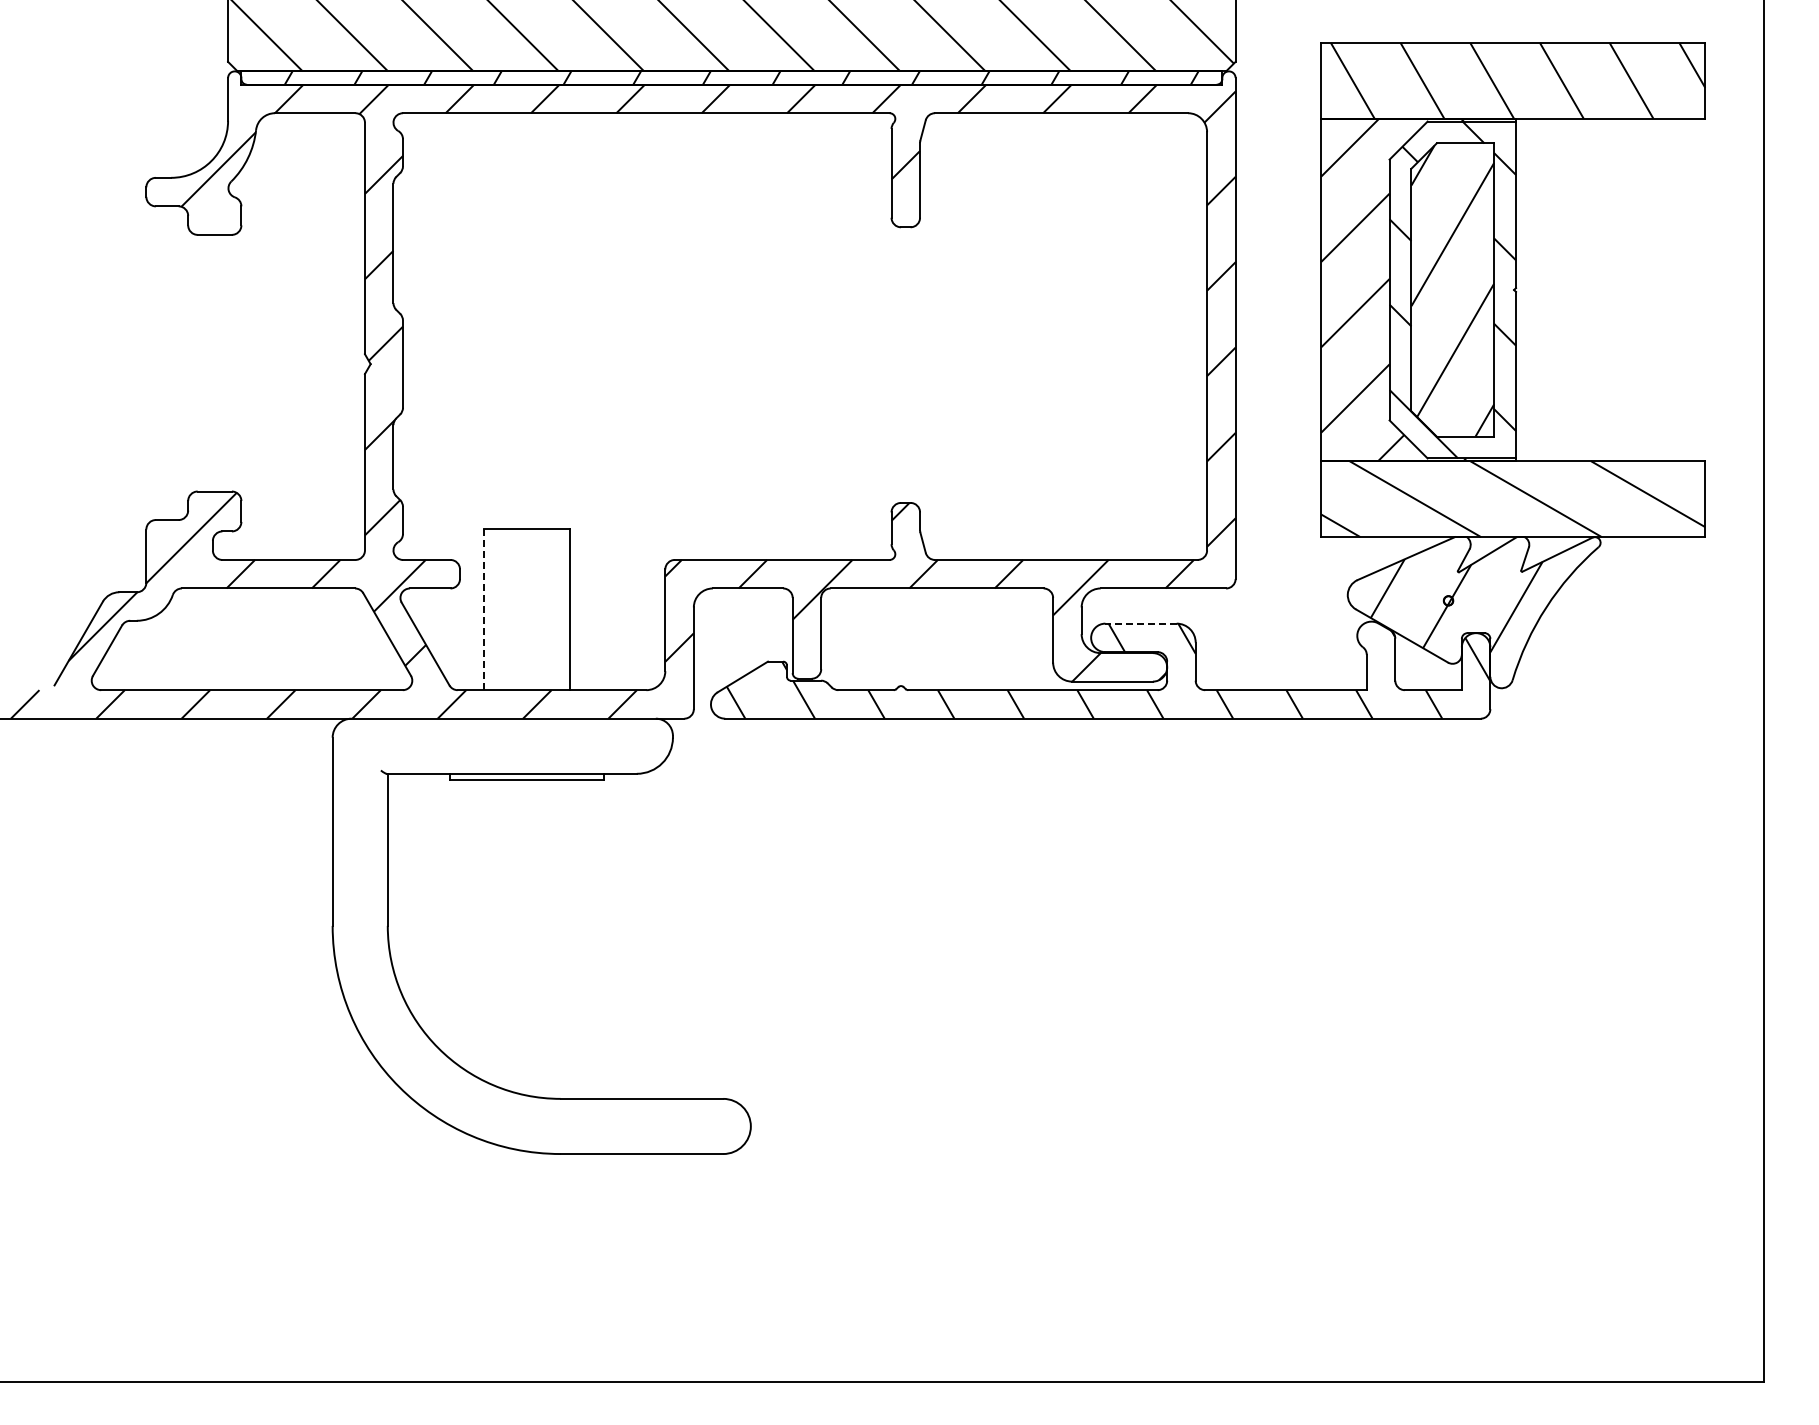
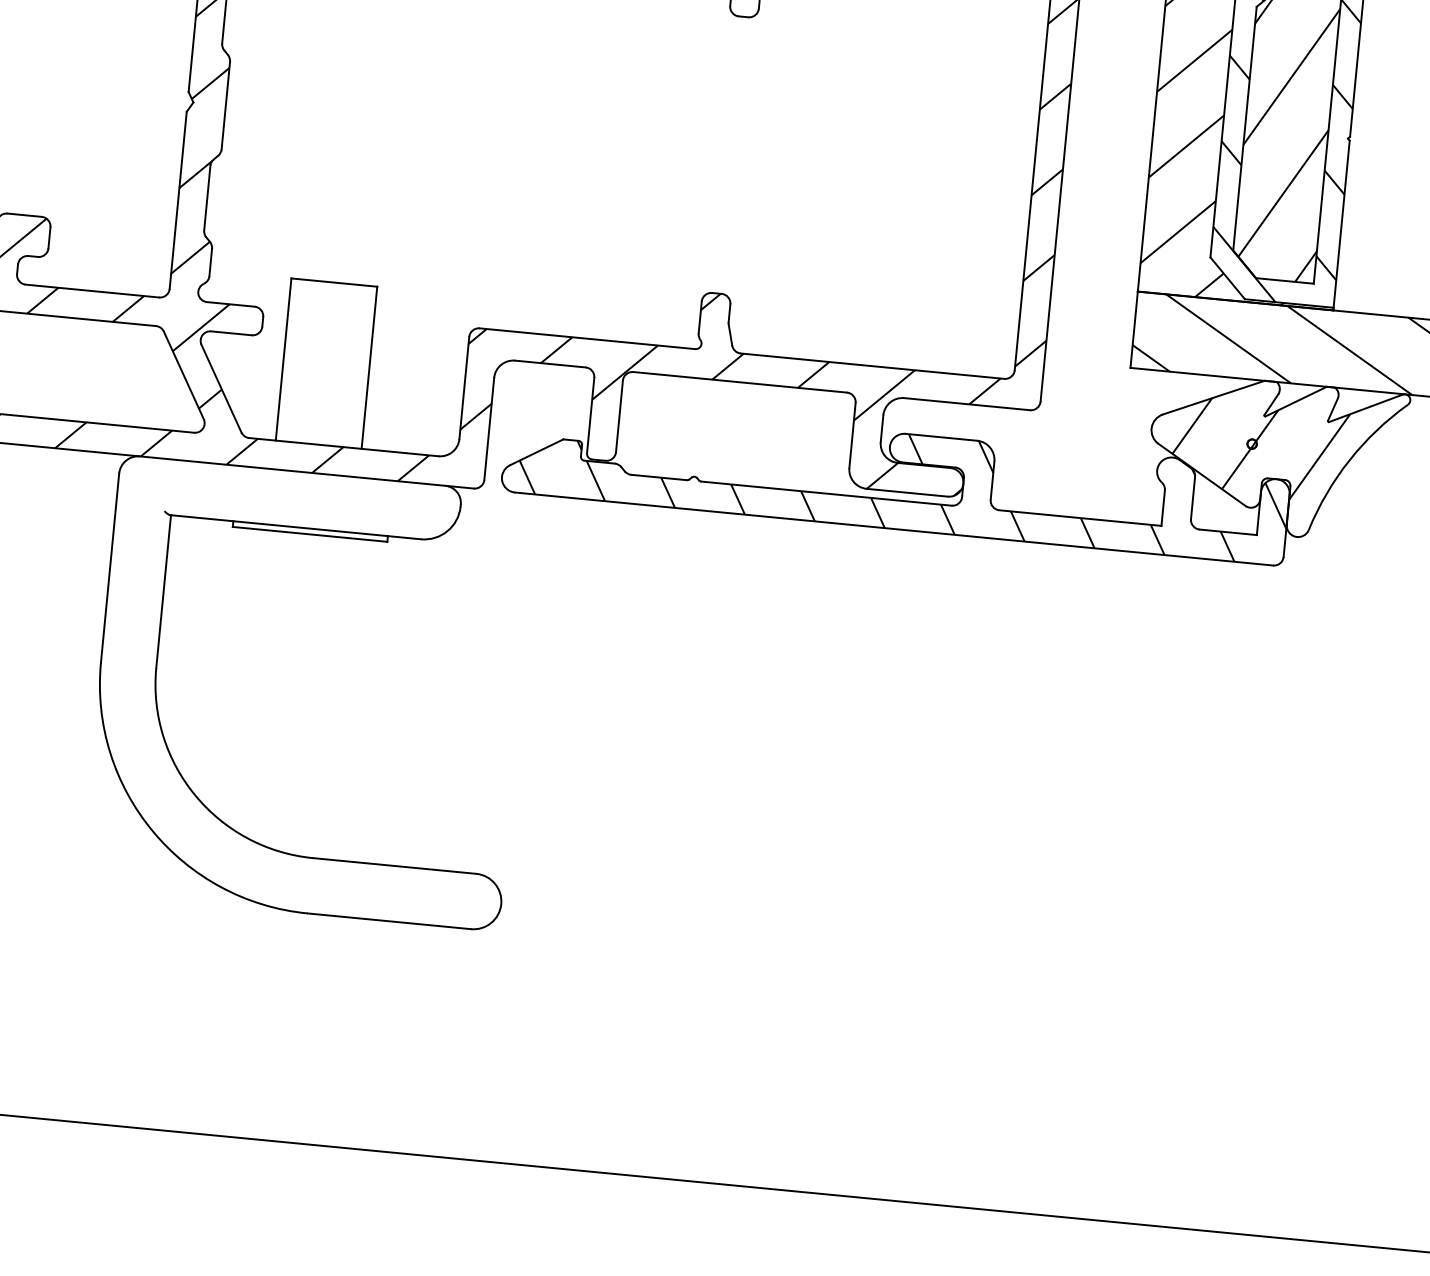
line: (484, 609) -> (283, 359), dashed -> solid
line: (1141, 623) -> (941, 437), dashed -> solid

